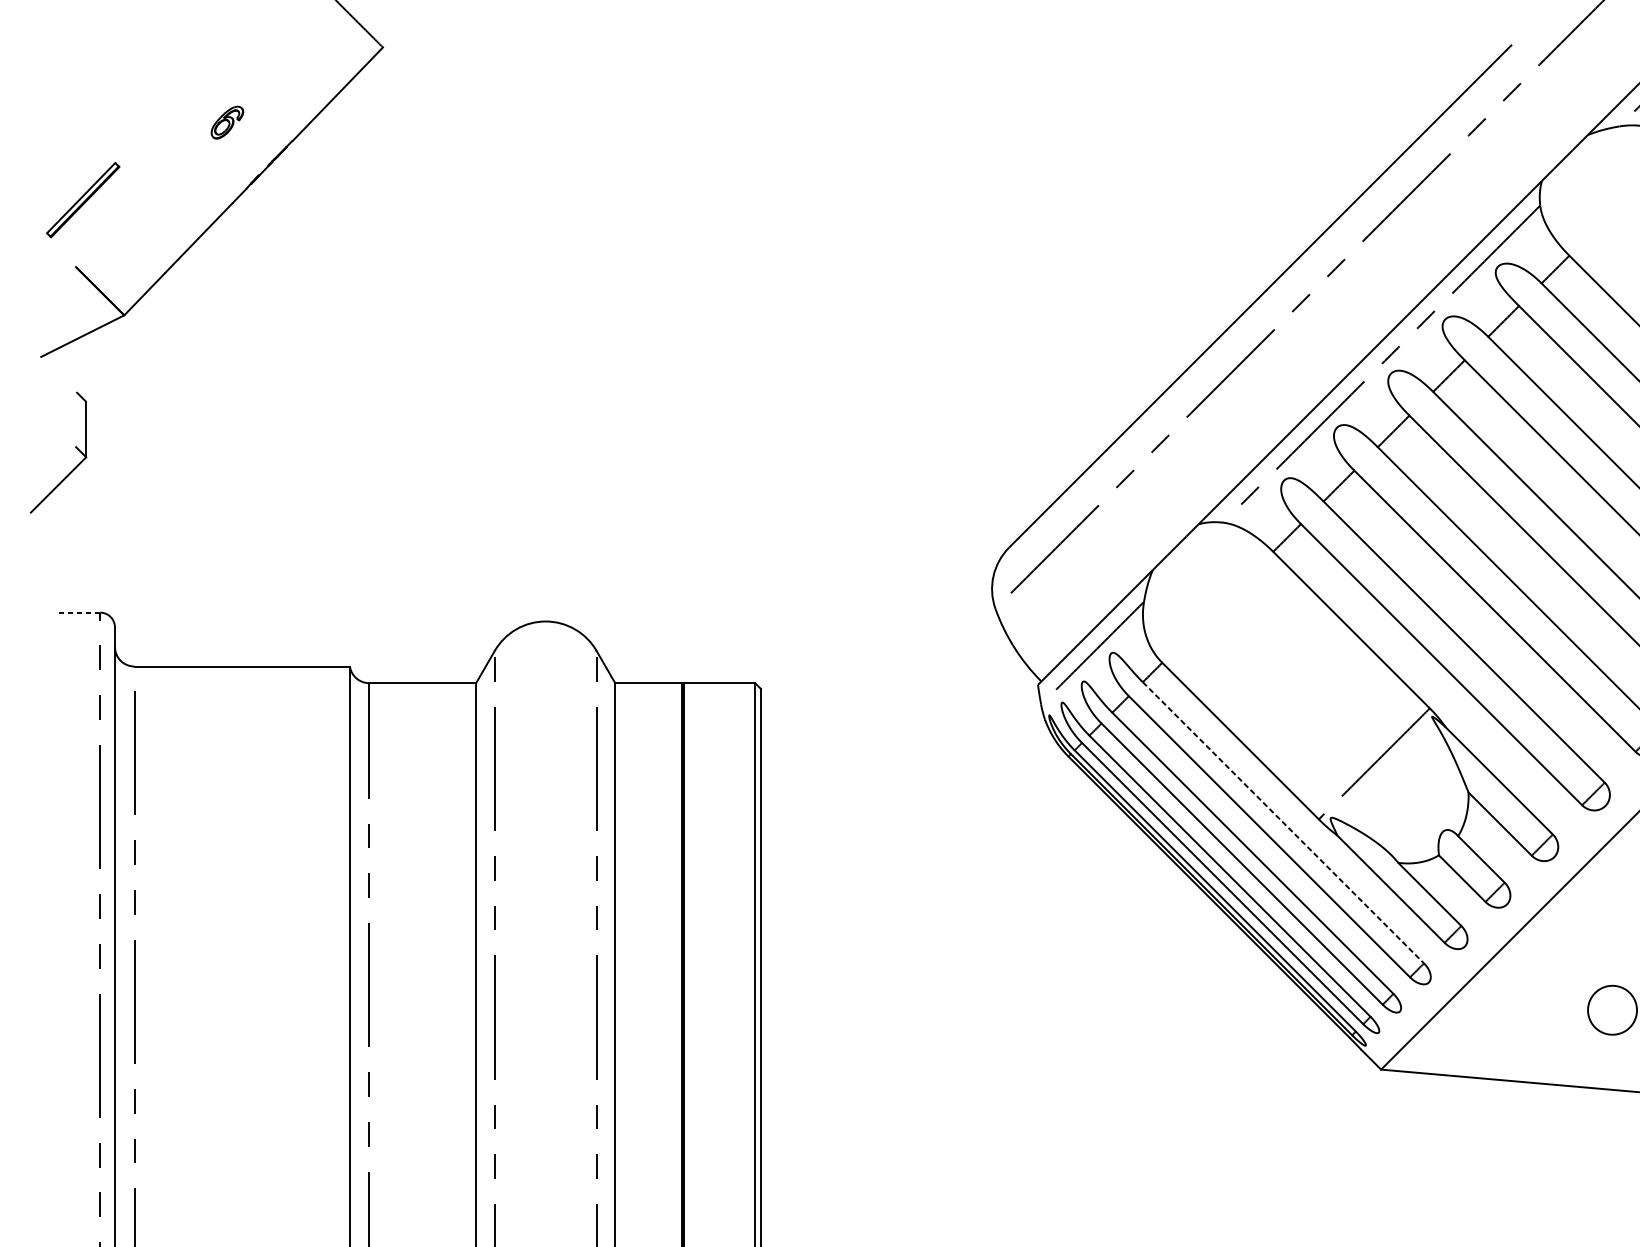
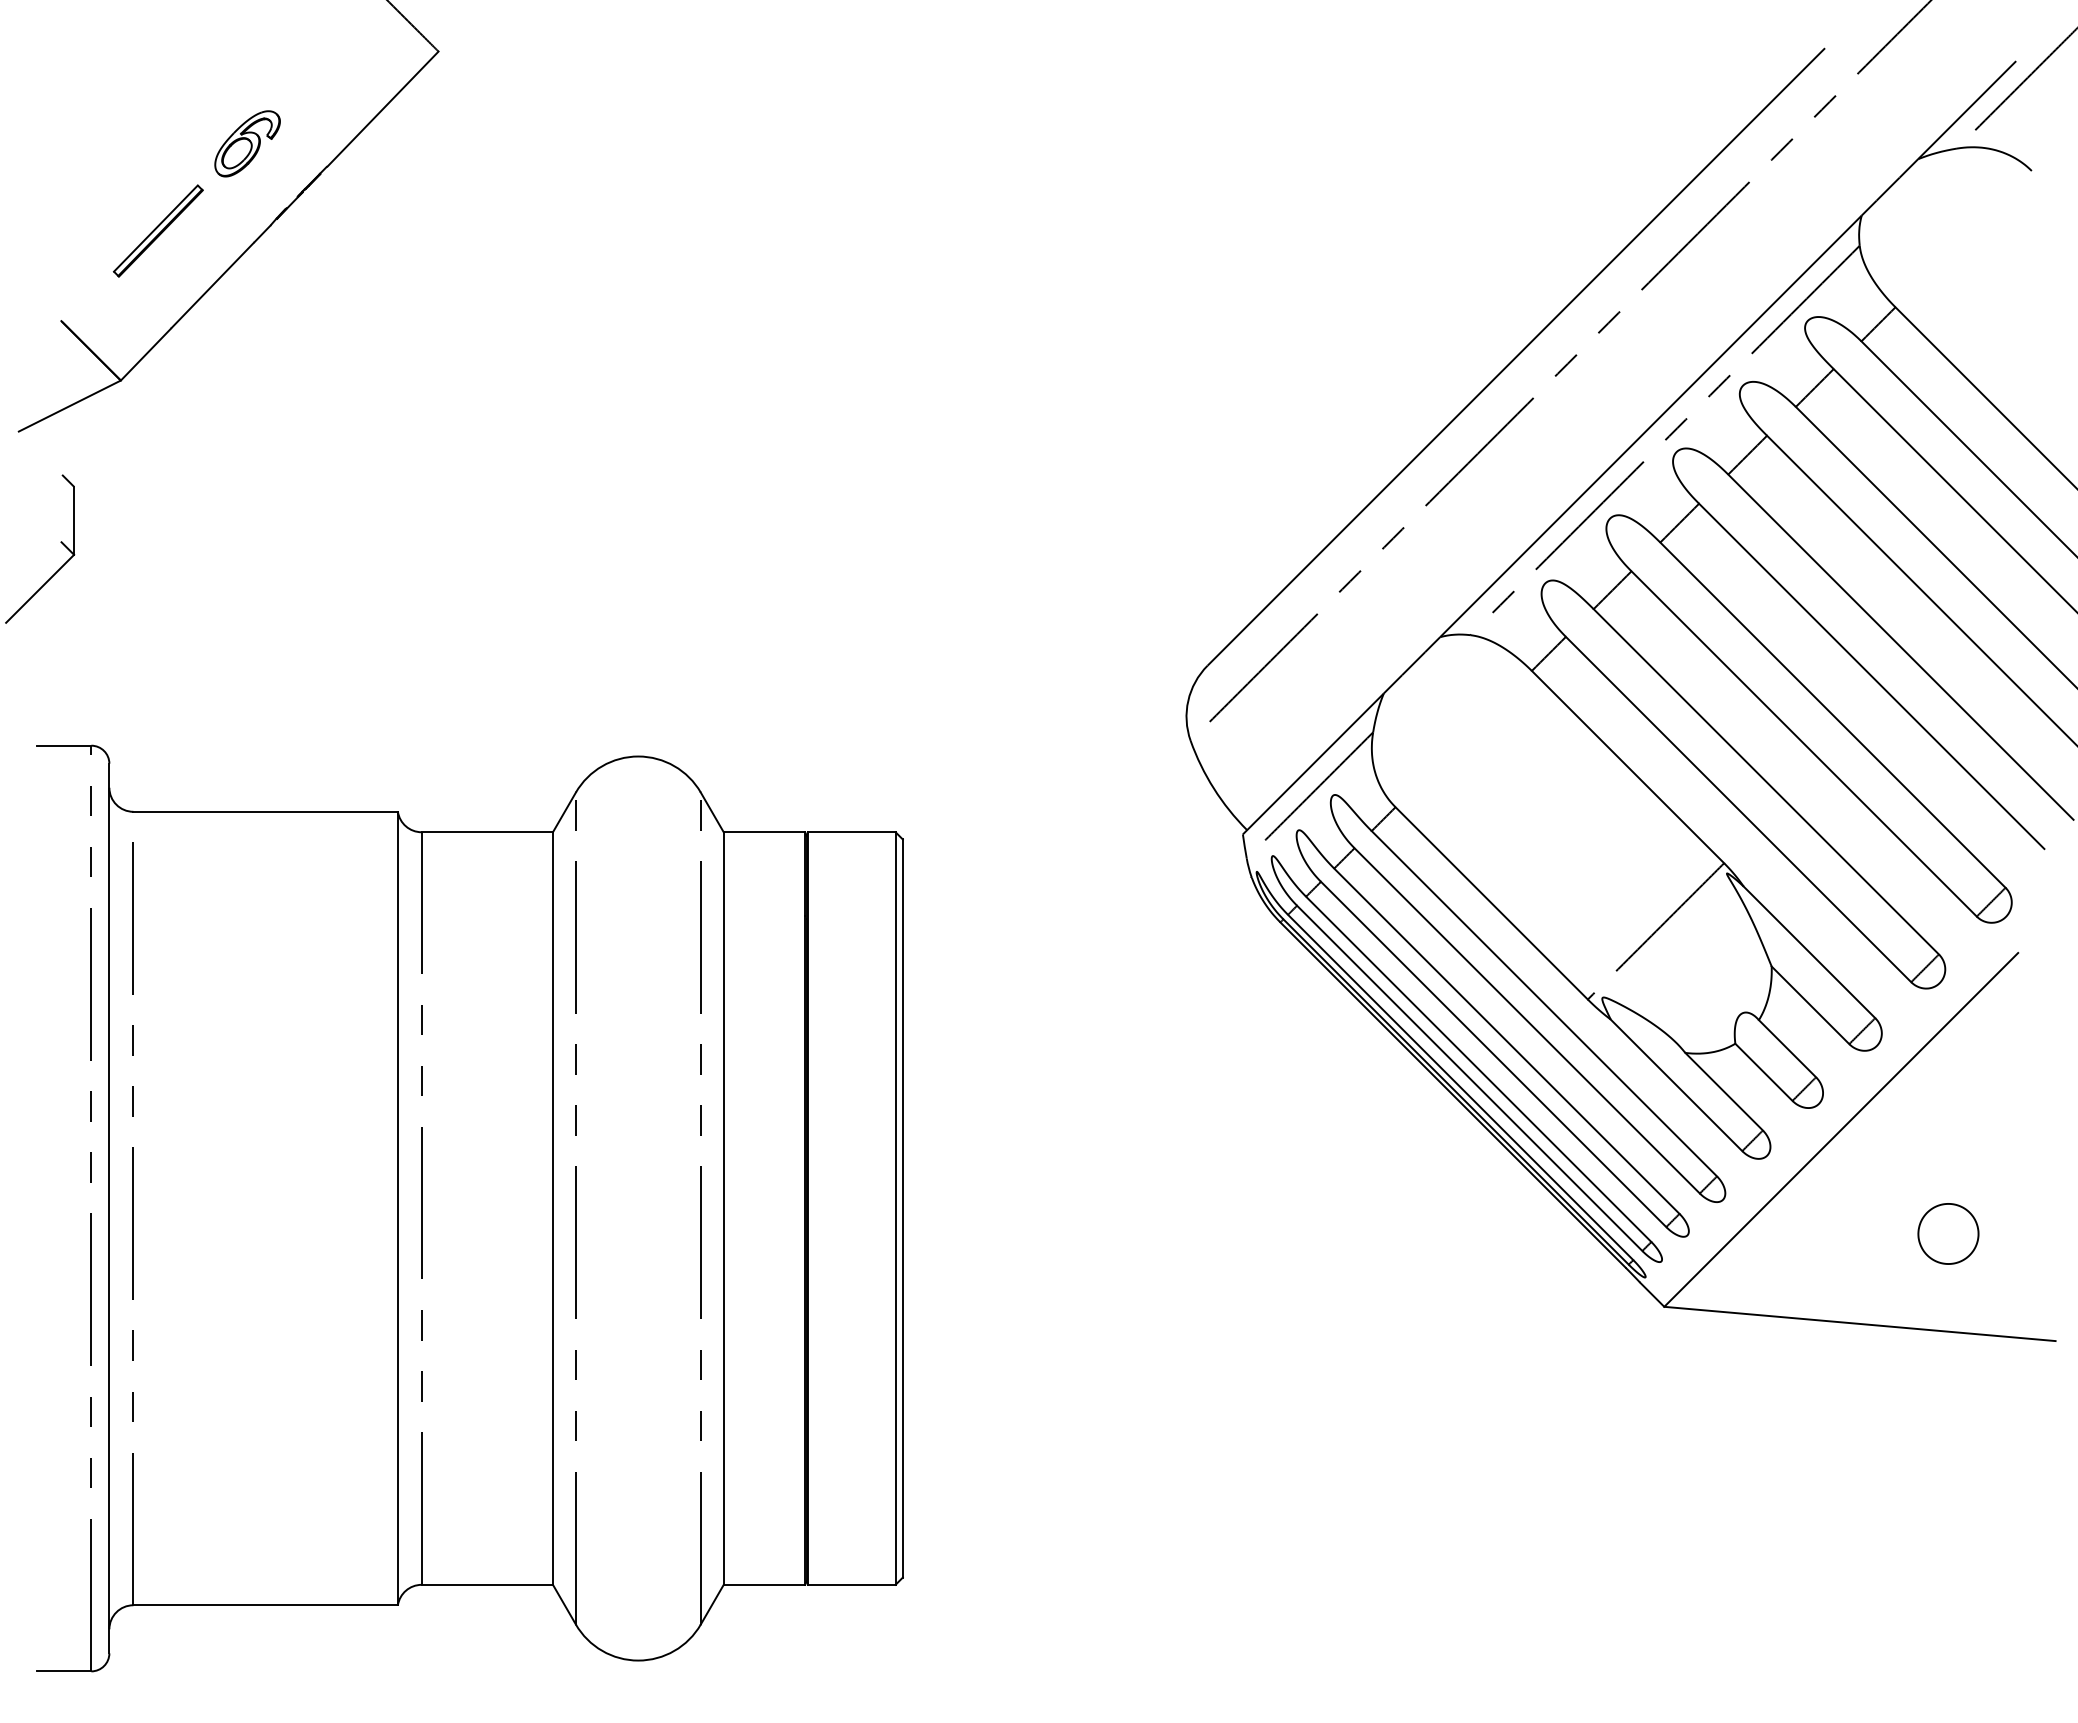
part: (227, 122) -> (247, 143), size x1.67
part: (82, 199) -> (157, 230), moved
line: (77, 612) -> (63, 745), dashed -> solid
line: (1283, 823) -> (1544, 1004), dashed -> solid

